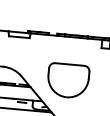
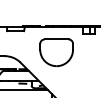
part: (68, 80) -> (56, 52), moved

